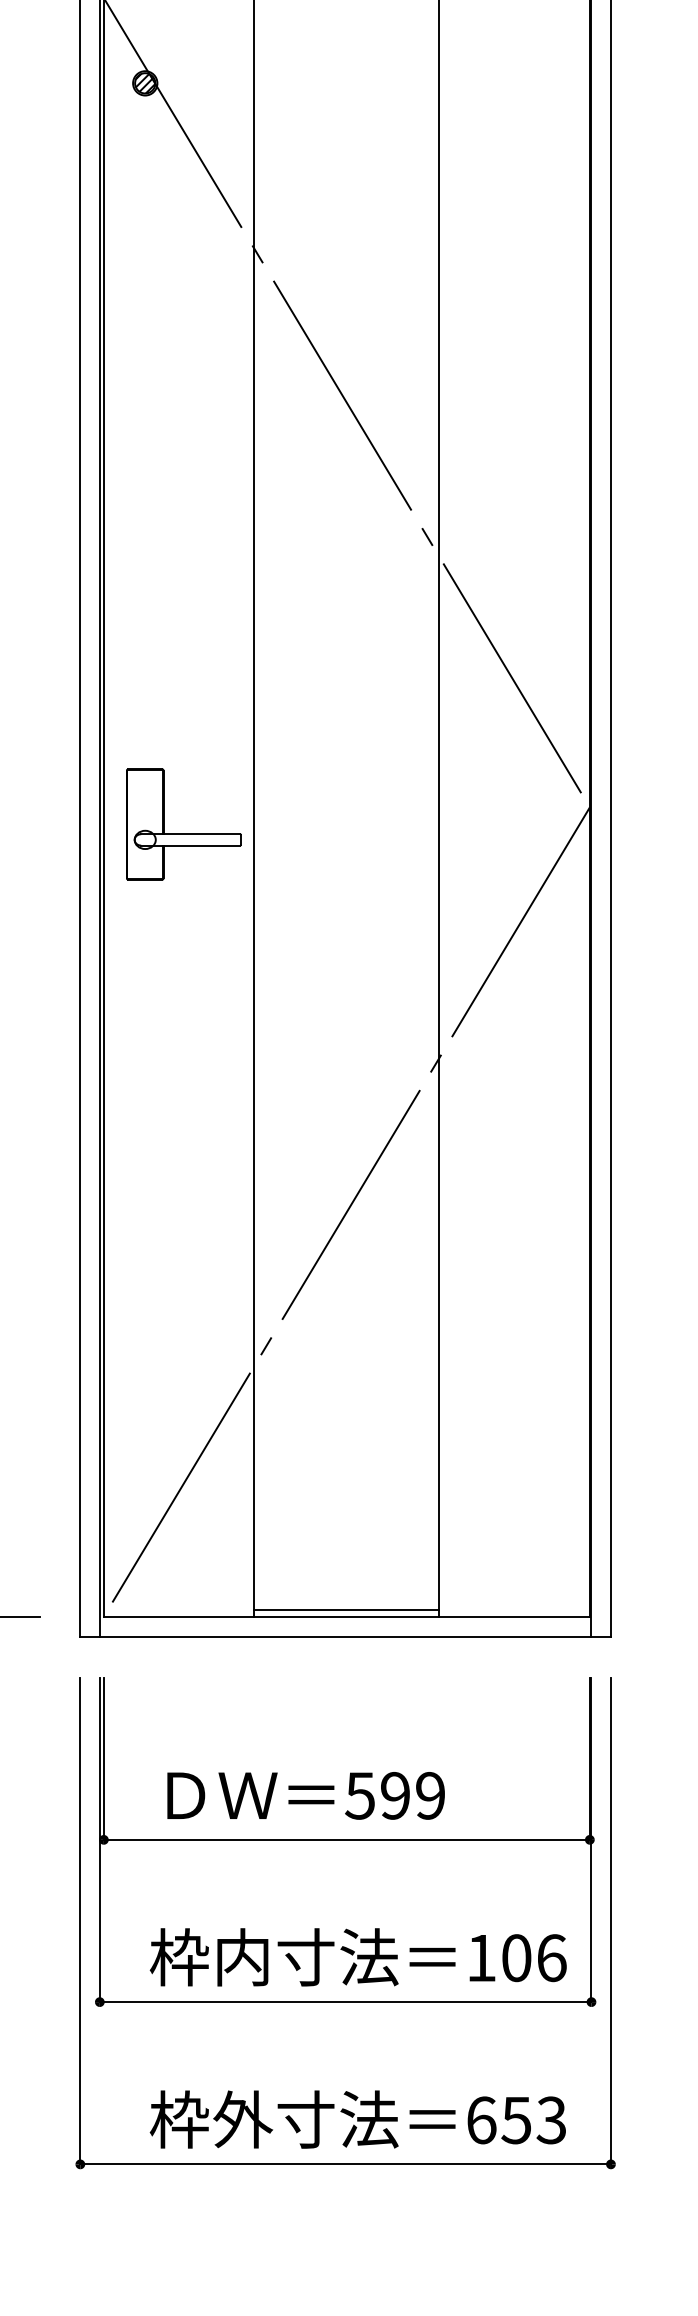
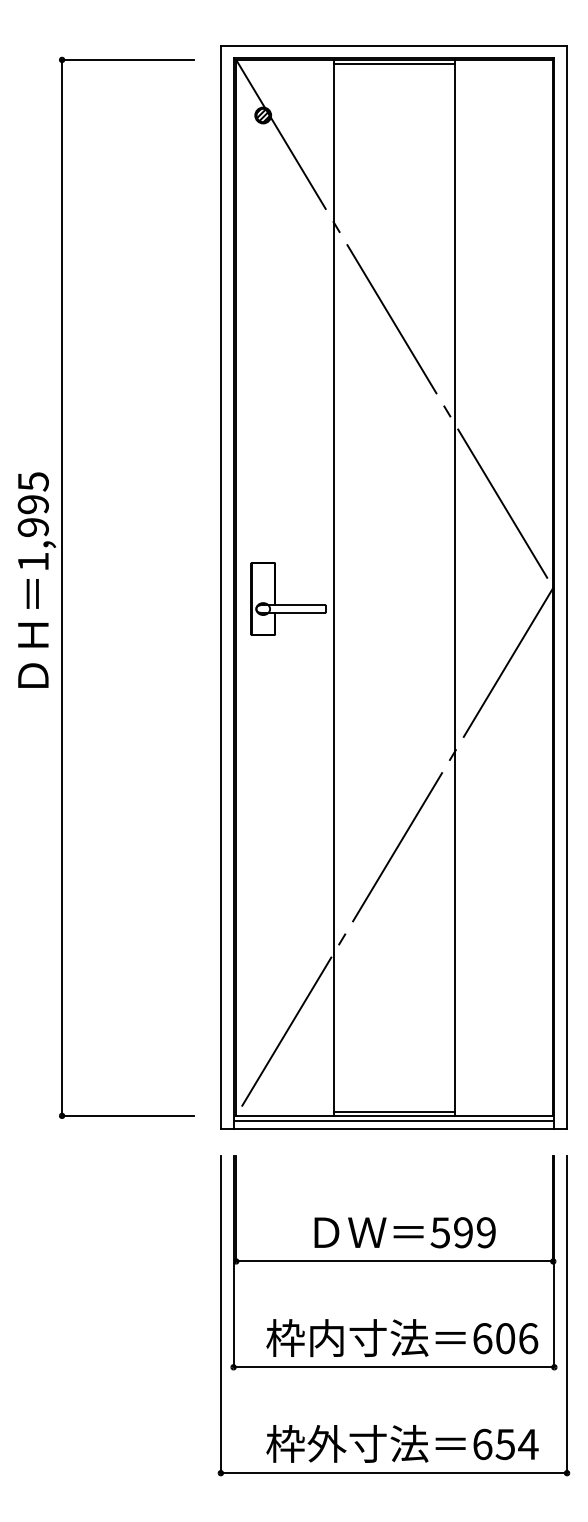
line: (346, 5) -> (394, 64), added
line: (344, 1625) -> (393, 1121), added
text: (305, 1795) -> (404, 1232), moved
text: (481, 1957) -> (482, 1338), 106 -> 606
text: (551, 2120) -> (528, 1444), 653 -> 654

